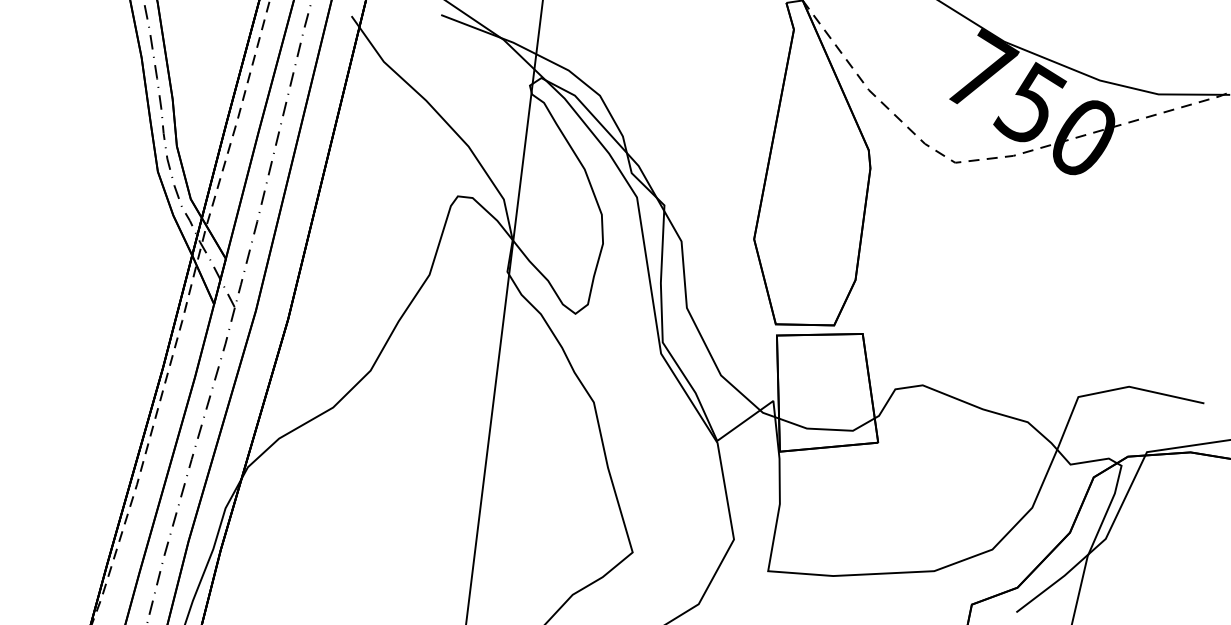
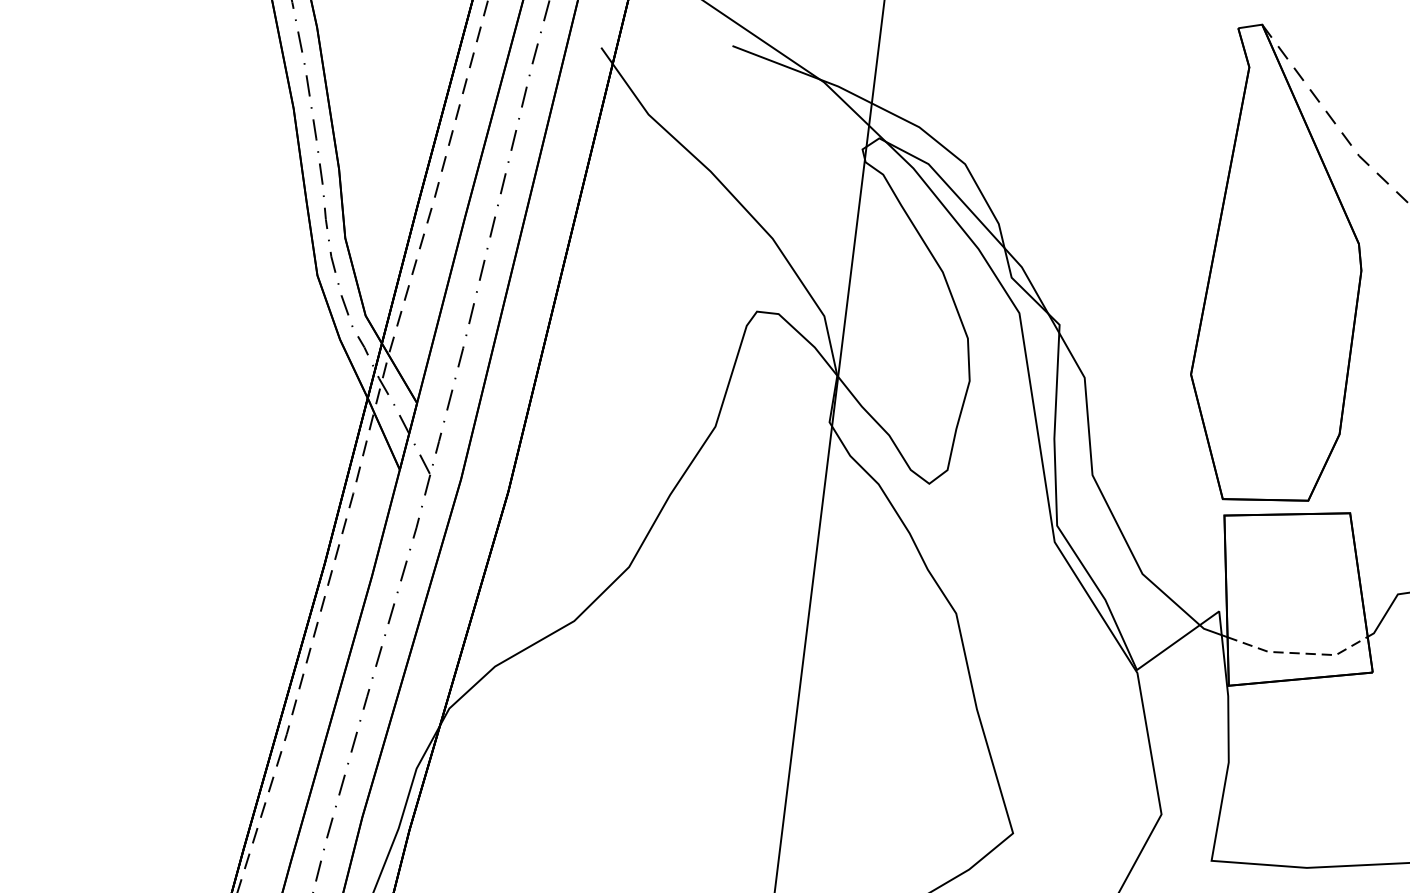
line: (828, 429) -> (1299, 653), solid -> dashed

